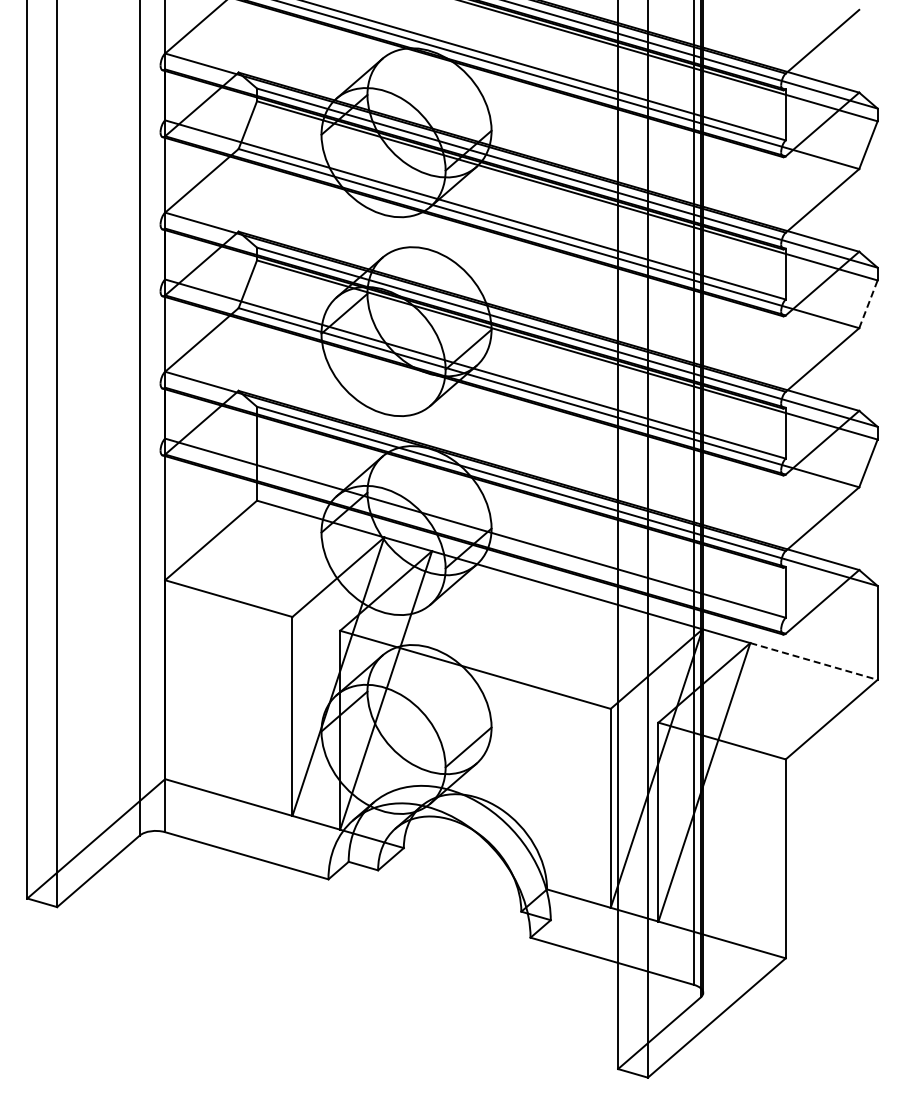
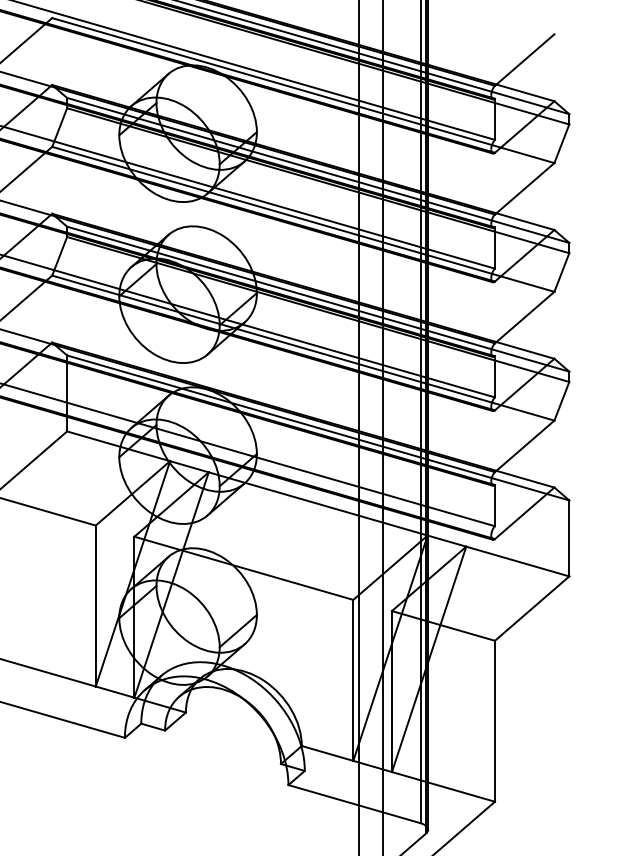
line: (868, 304) -> (561, 272), dashed -> solid
line: (814, 661) -> (518, 561), dashed -> solid

